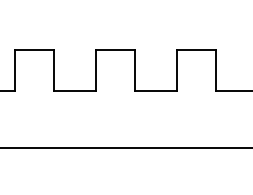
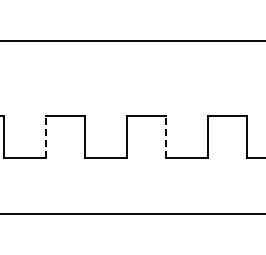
line: (14, 69) -> (45, 136), solid -> dashed
line: (135, 69) -> (166, 136), solid -> dashed

